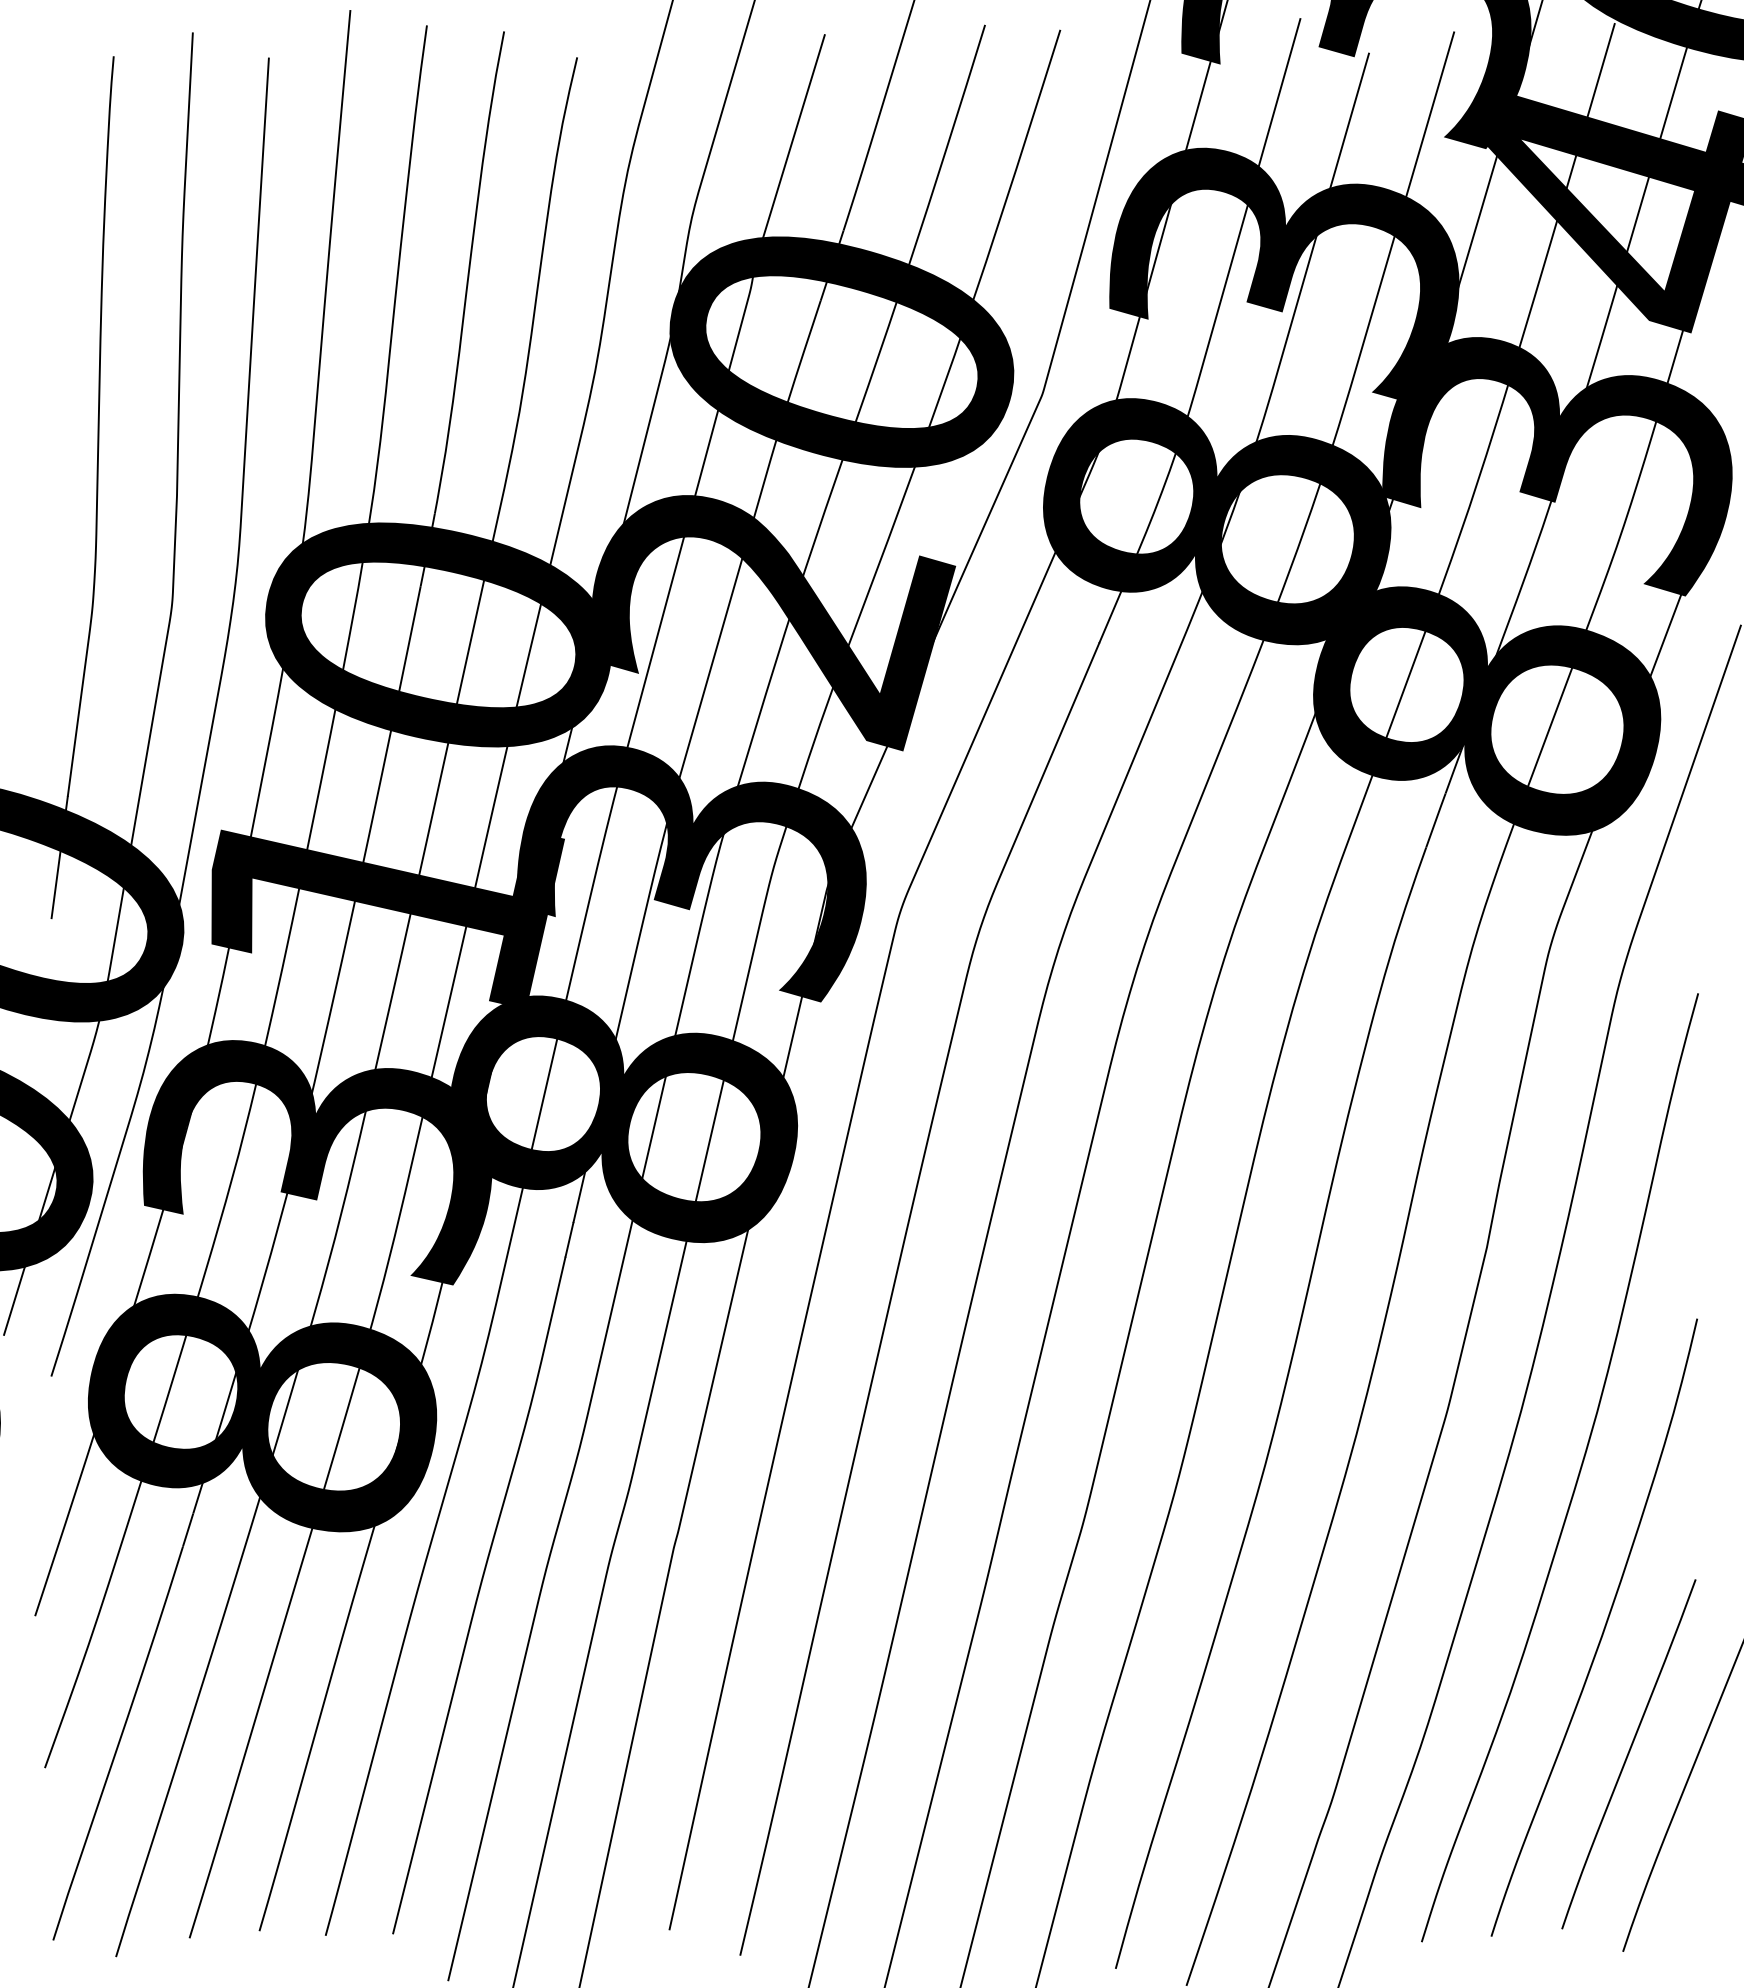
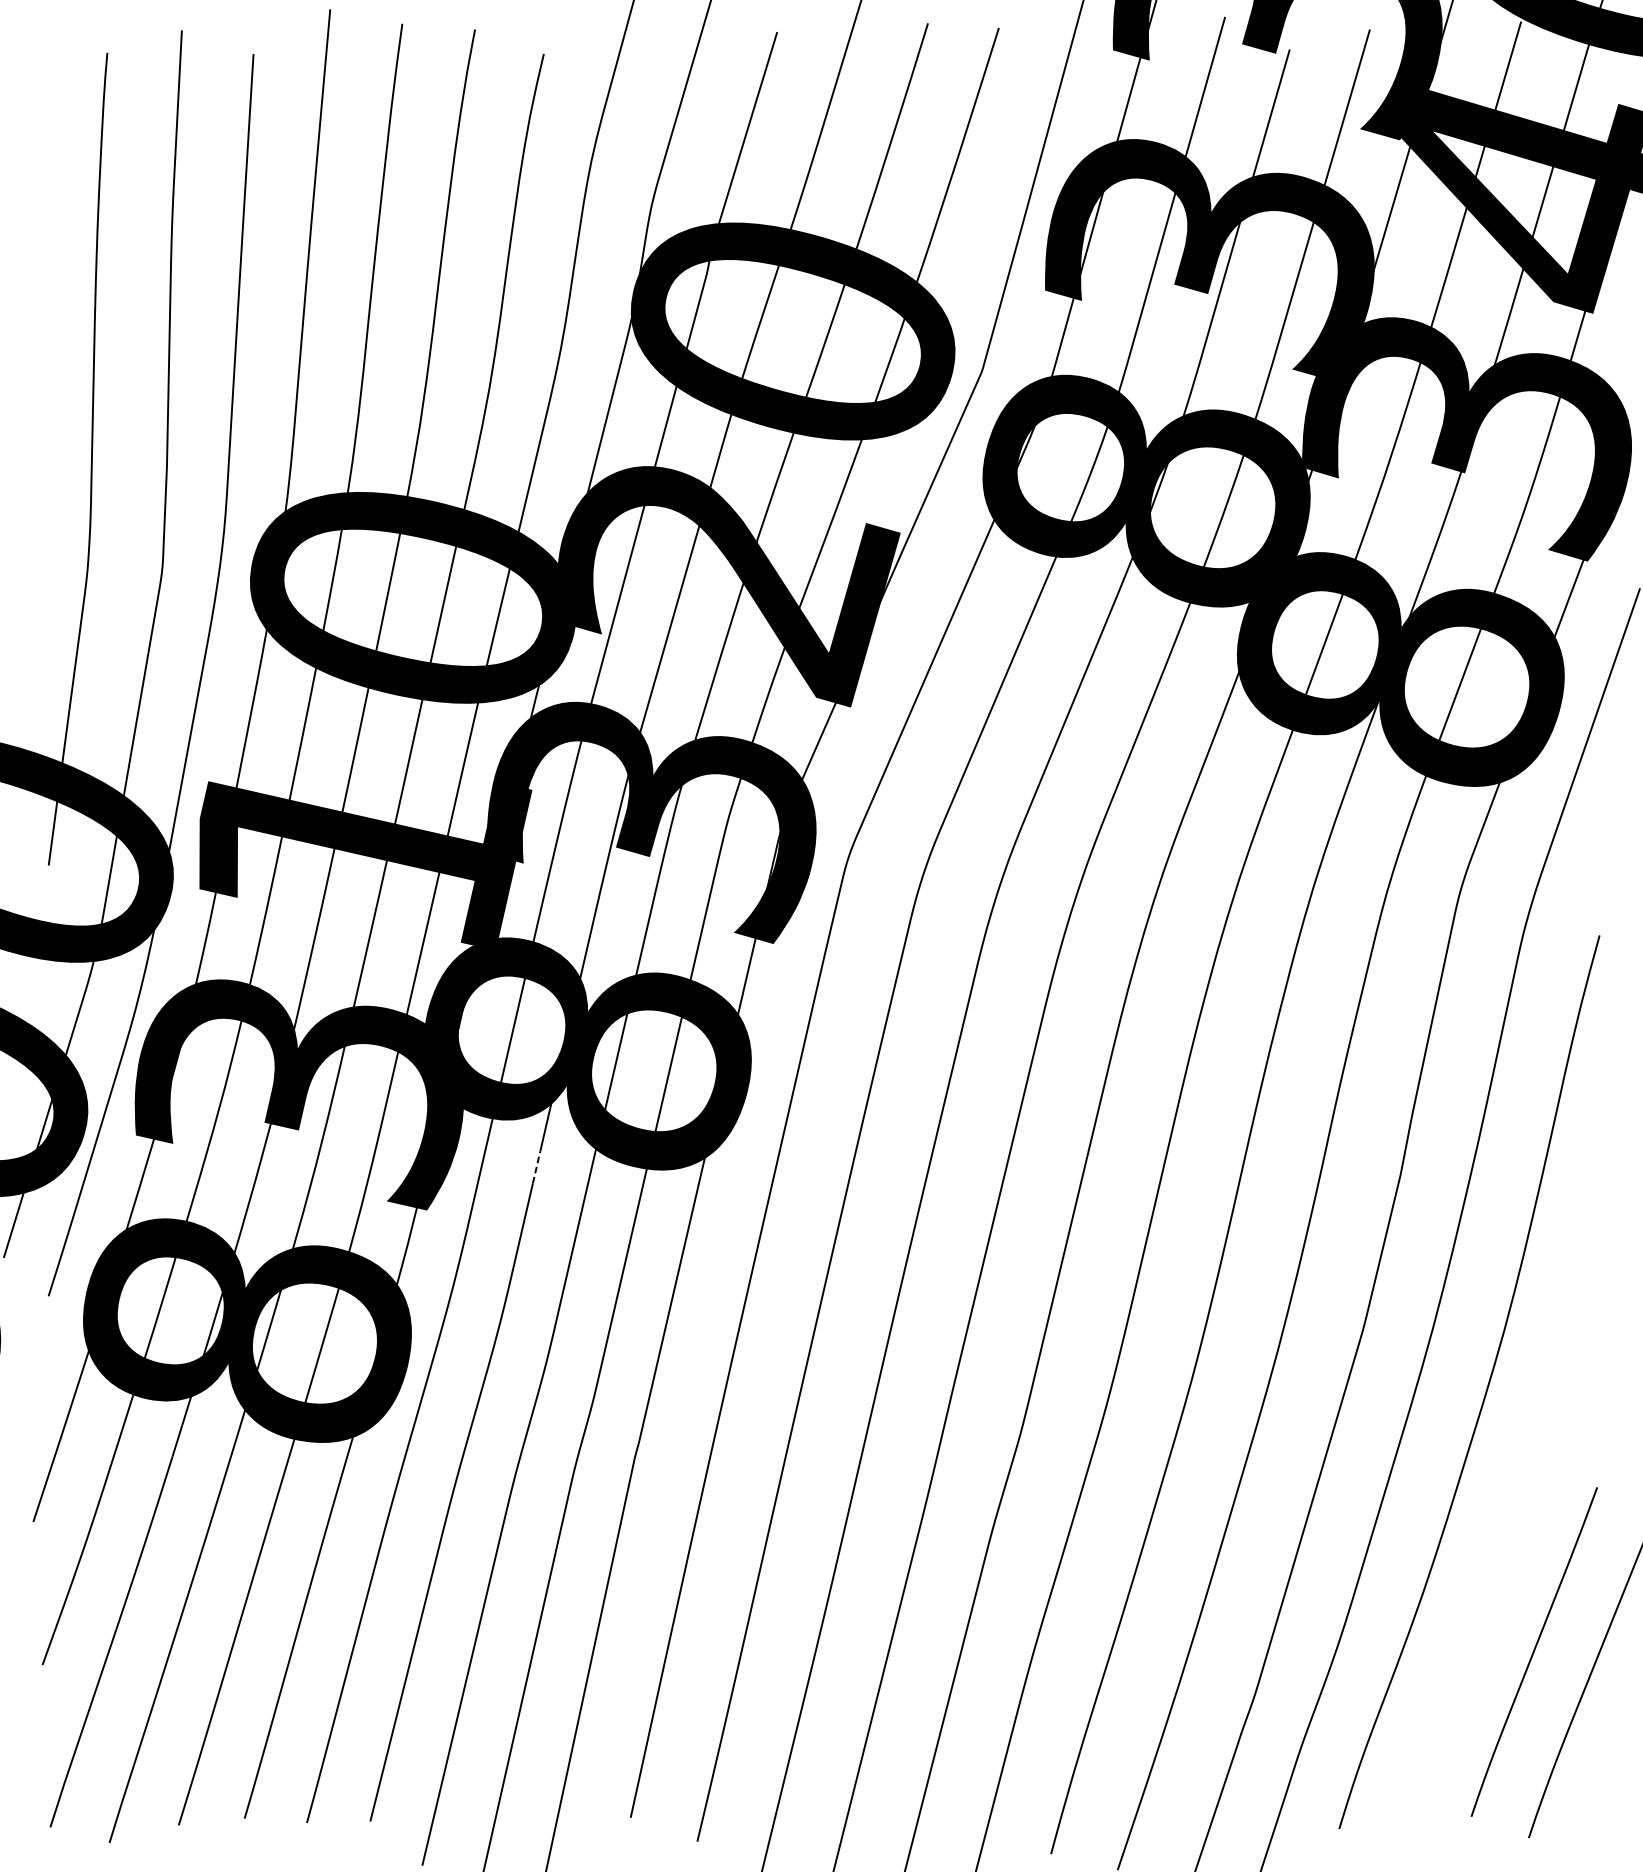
line: (569, 1239) -> (536, 1167), solid -> dashed
curve: (1602, 1631) -> (1509, 1536), removed

